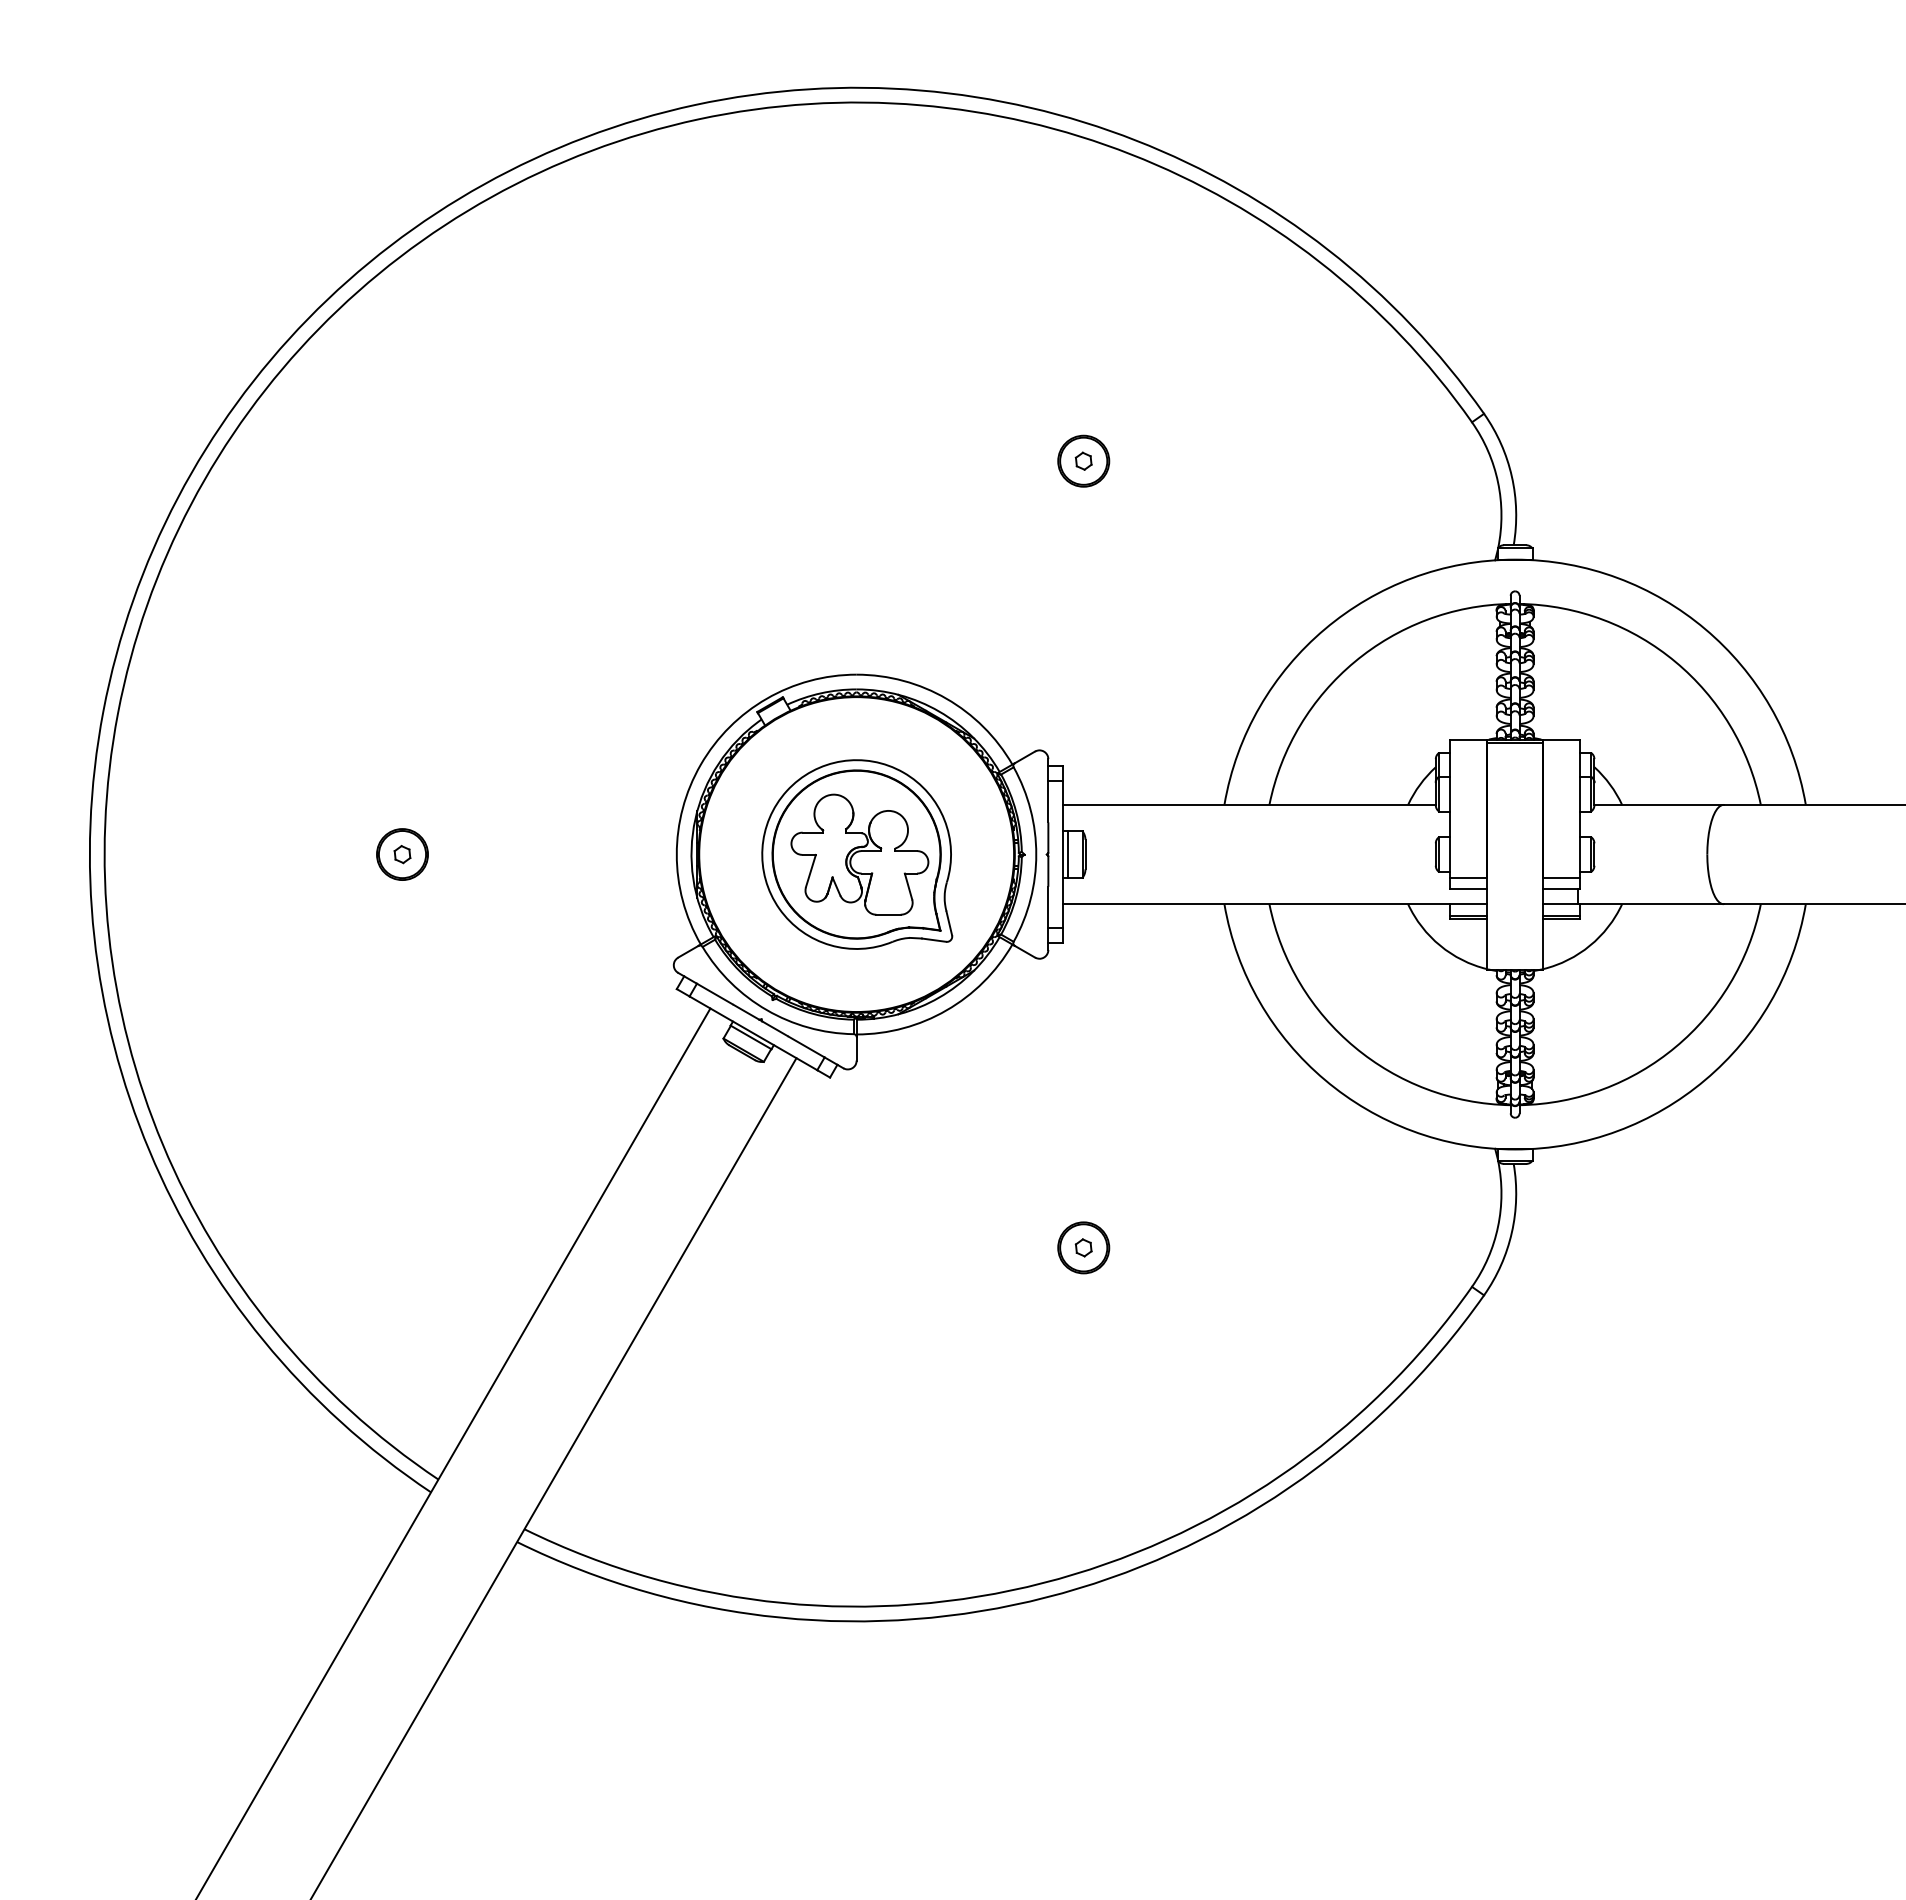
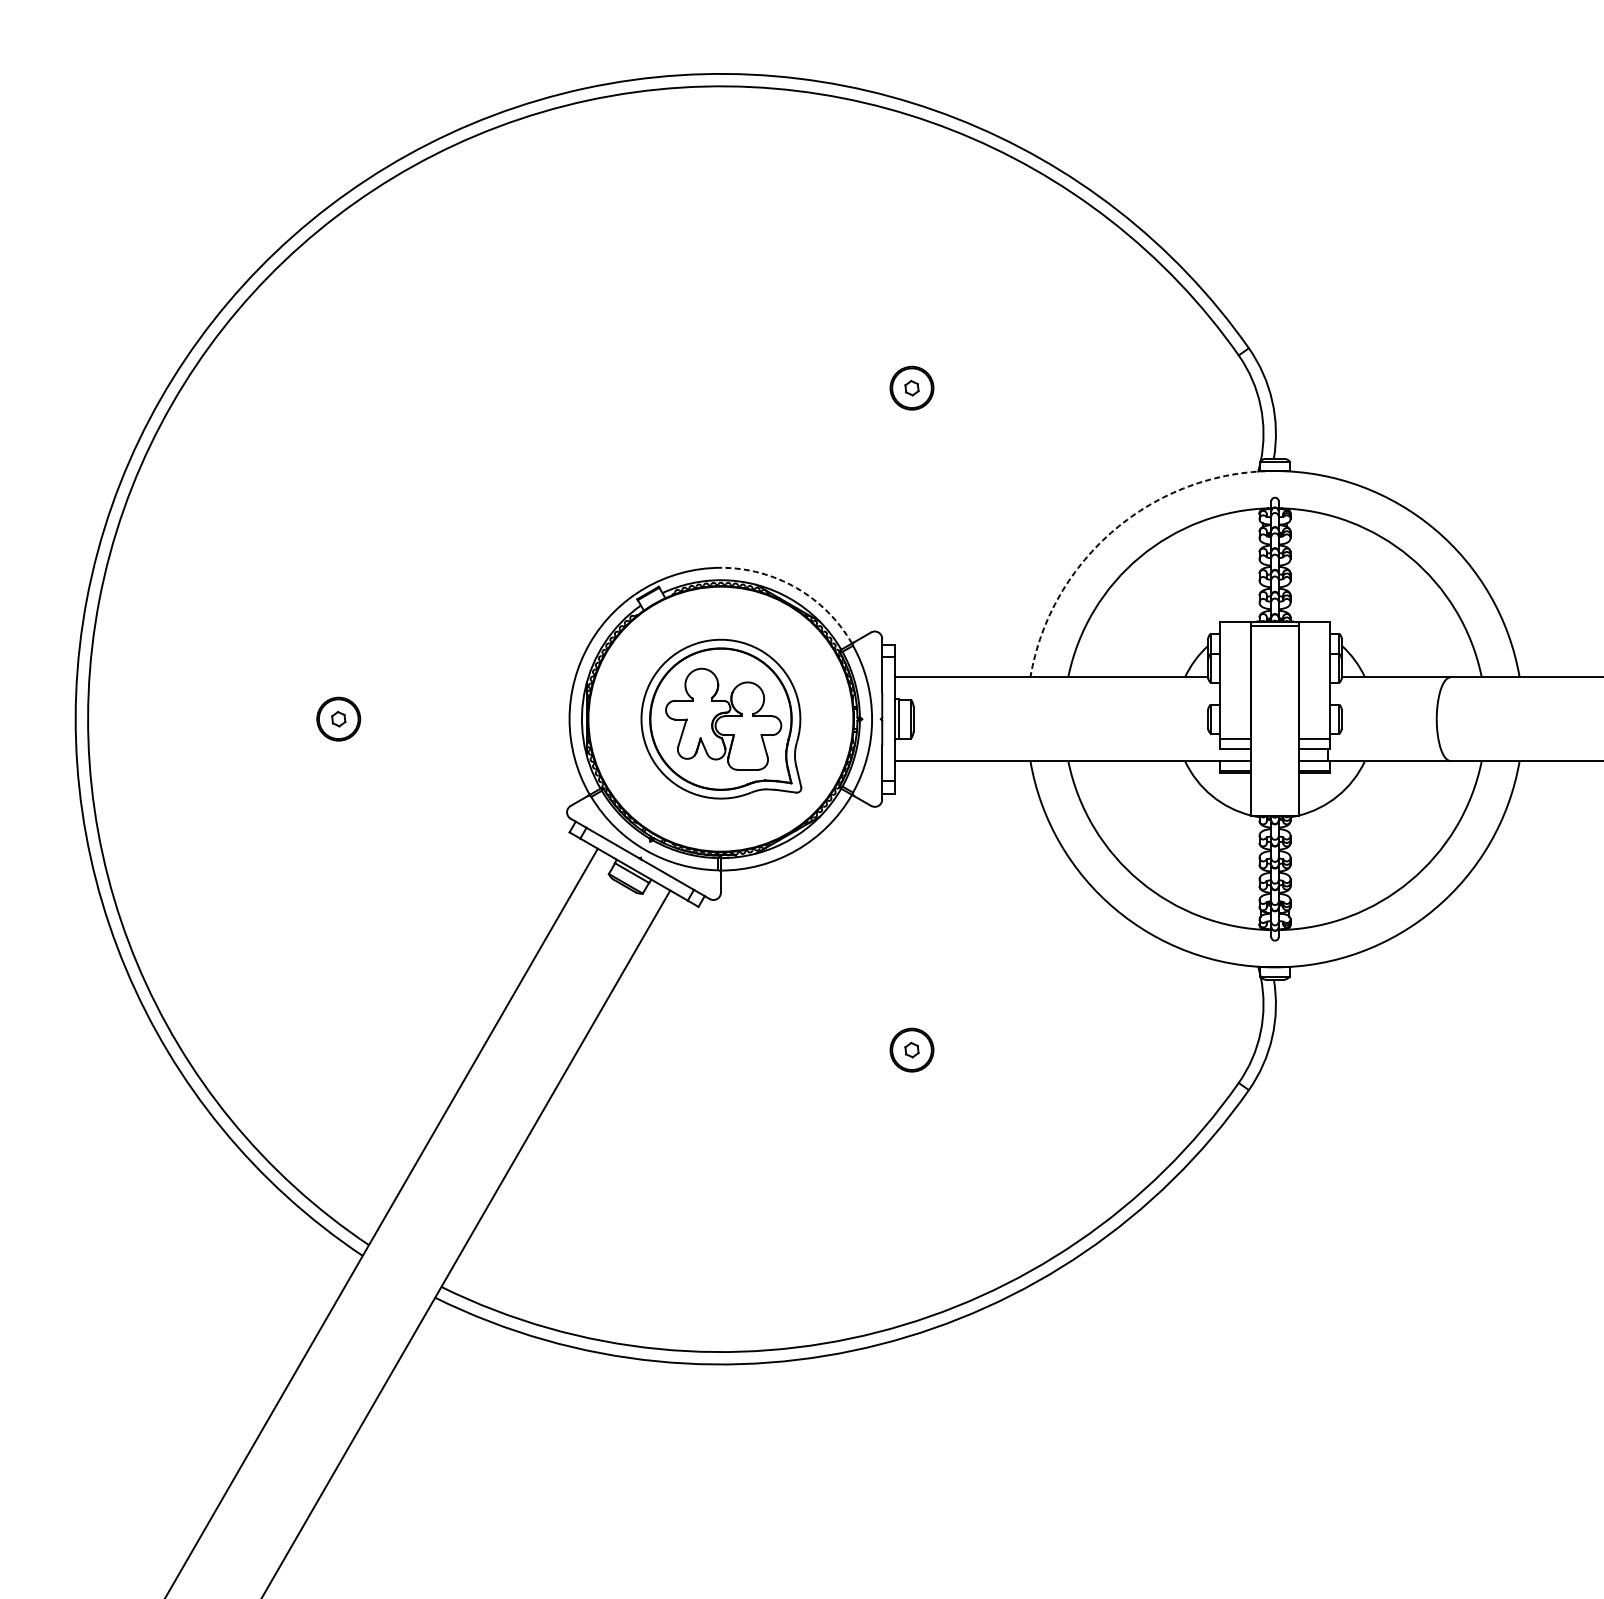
arc: (1324, 629) -> (1114, 529), solid -> dashed
arc: (946, 698) -> (796, 587), solid -> dashed

